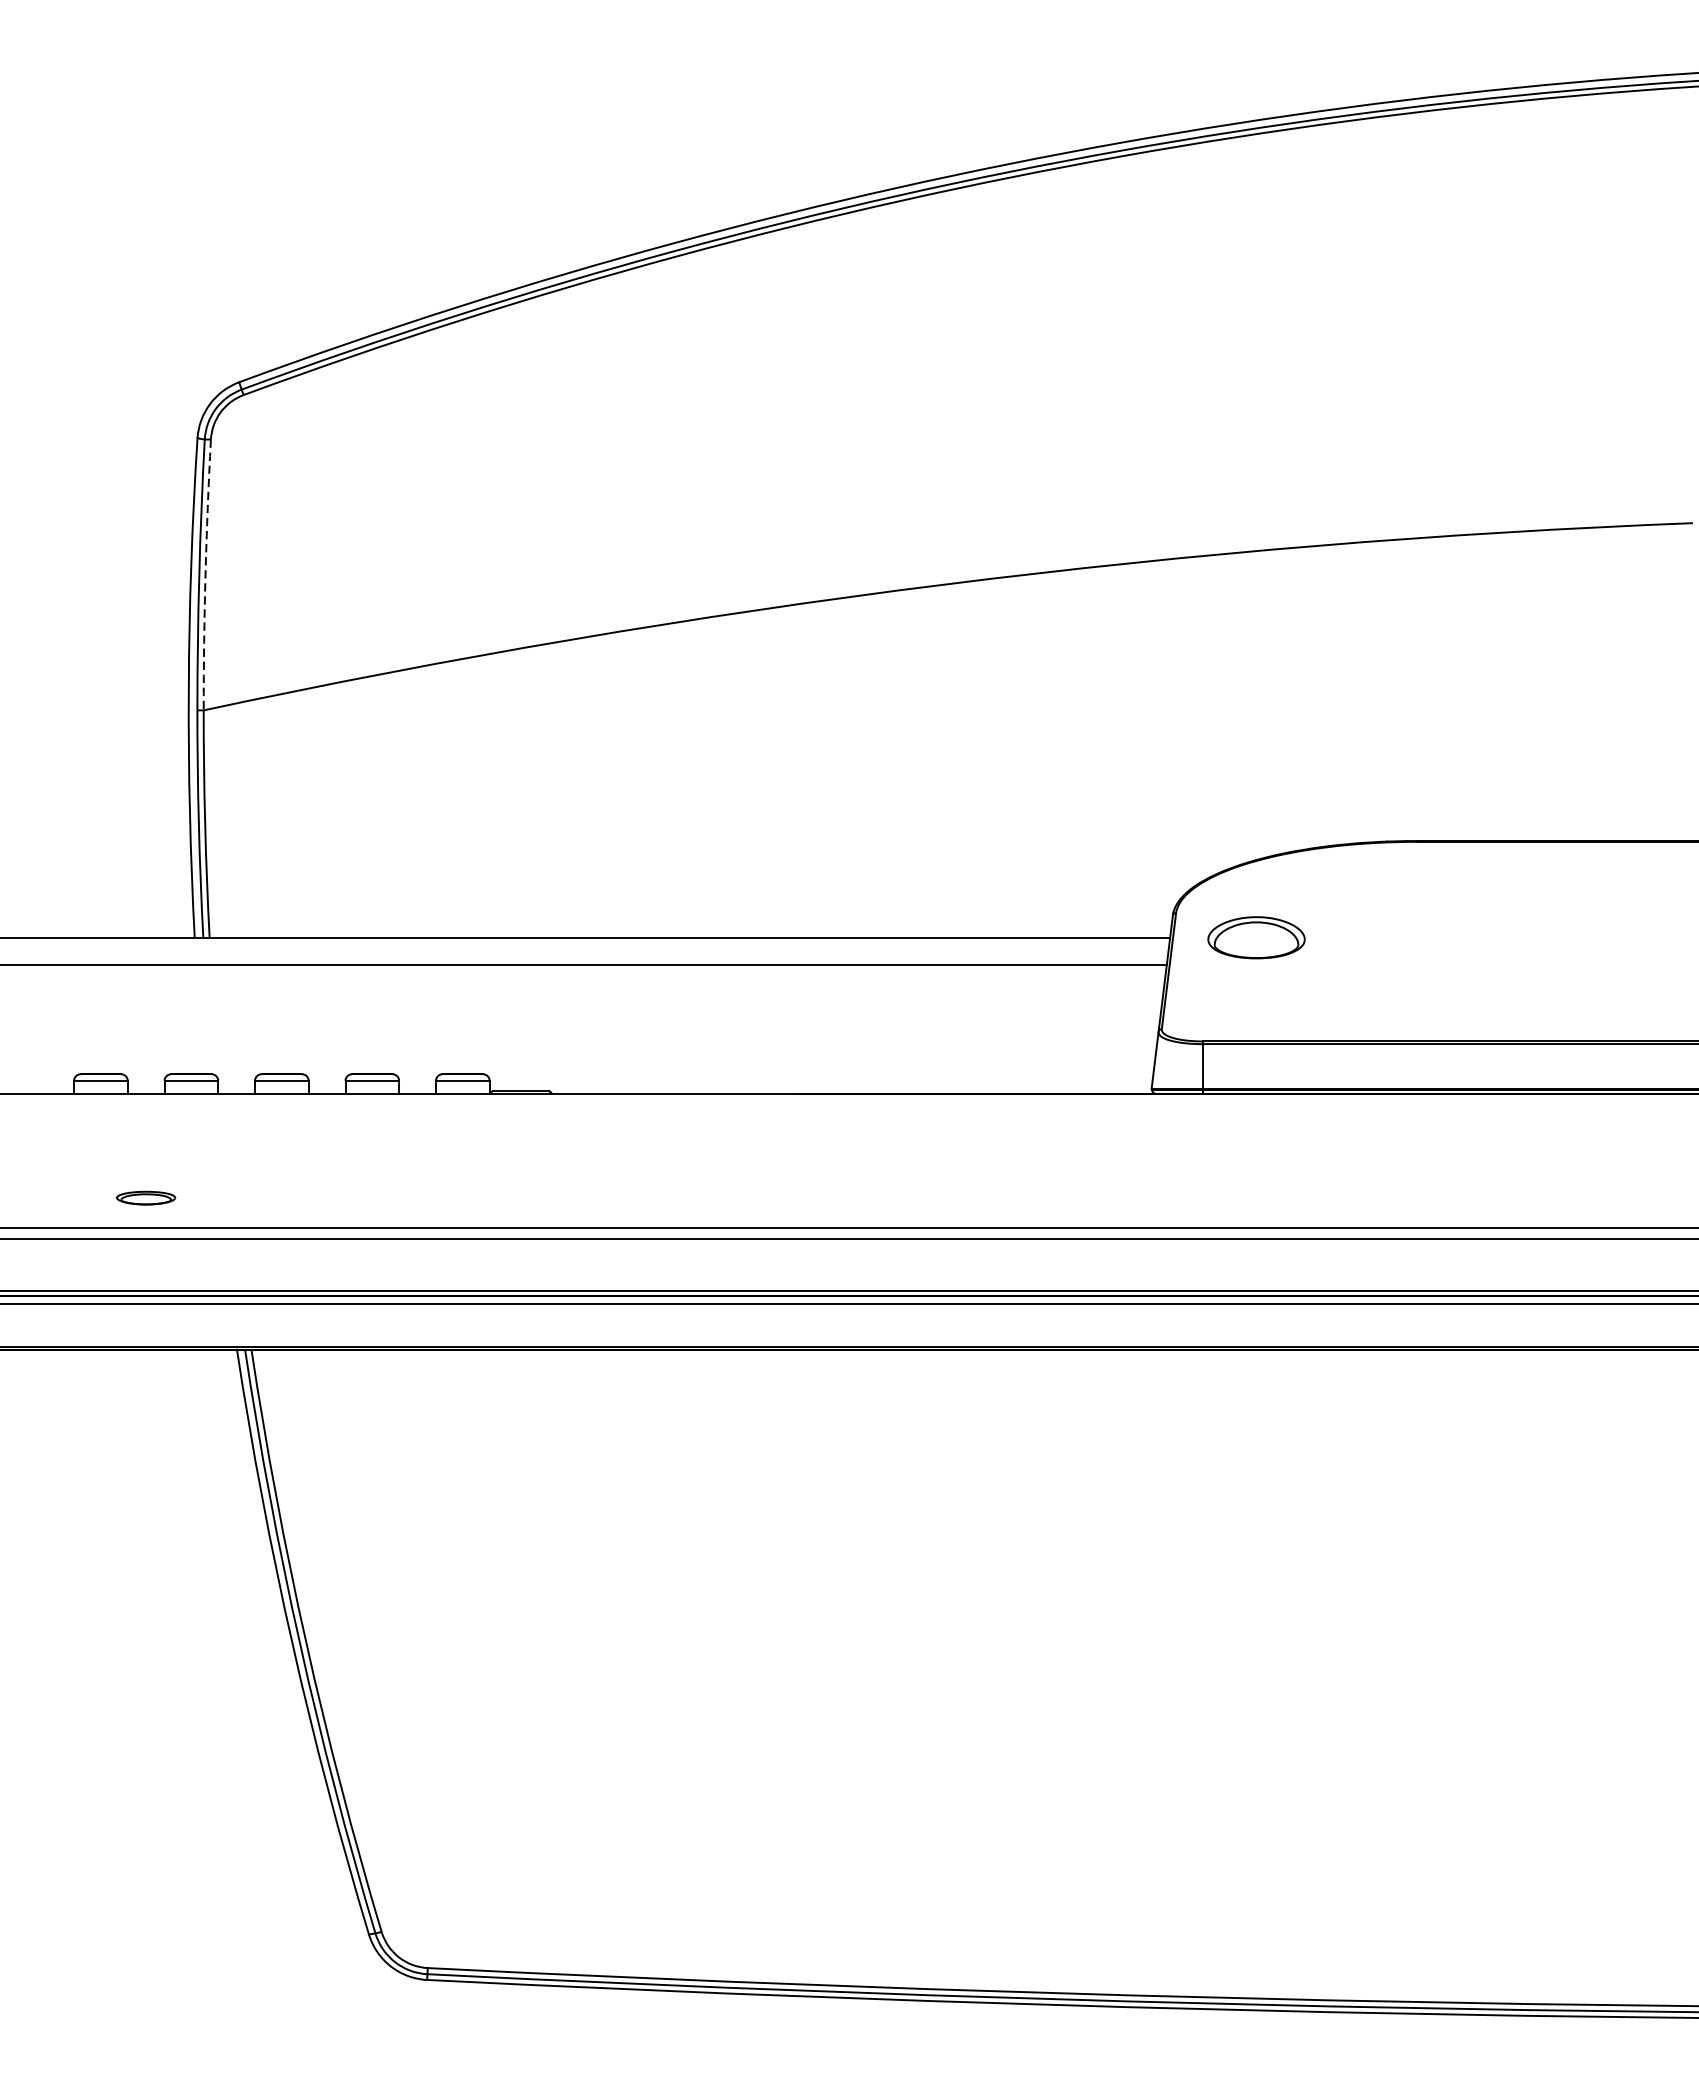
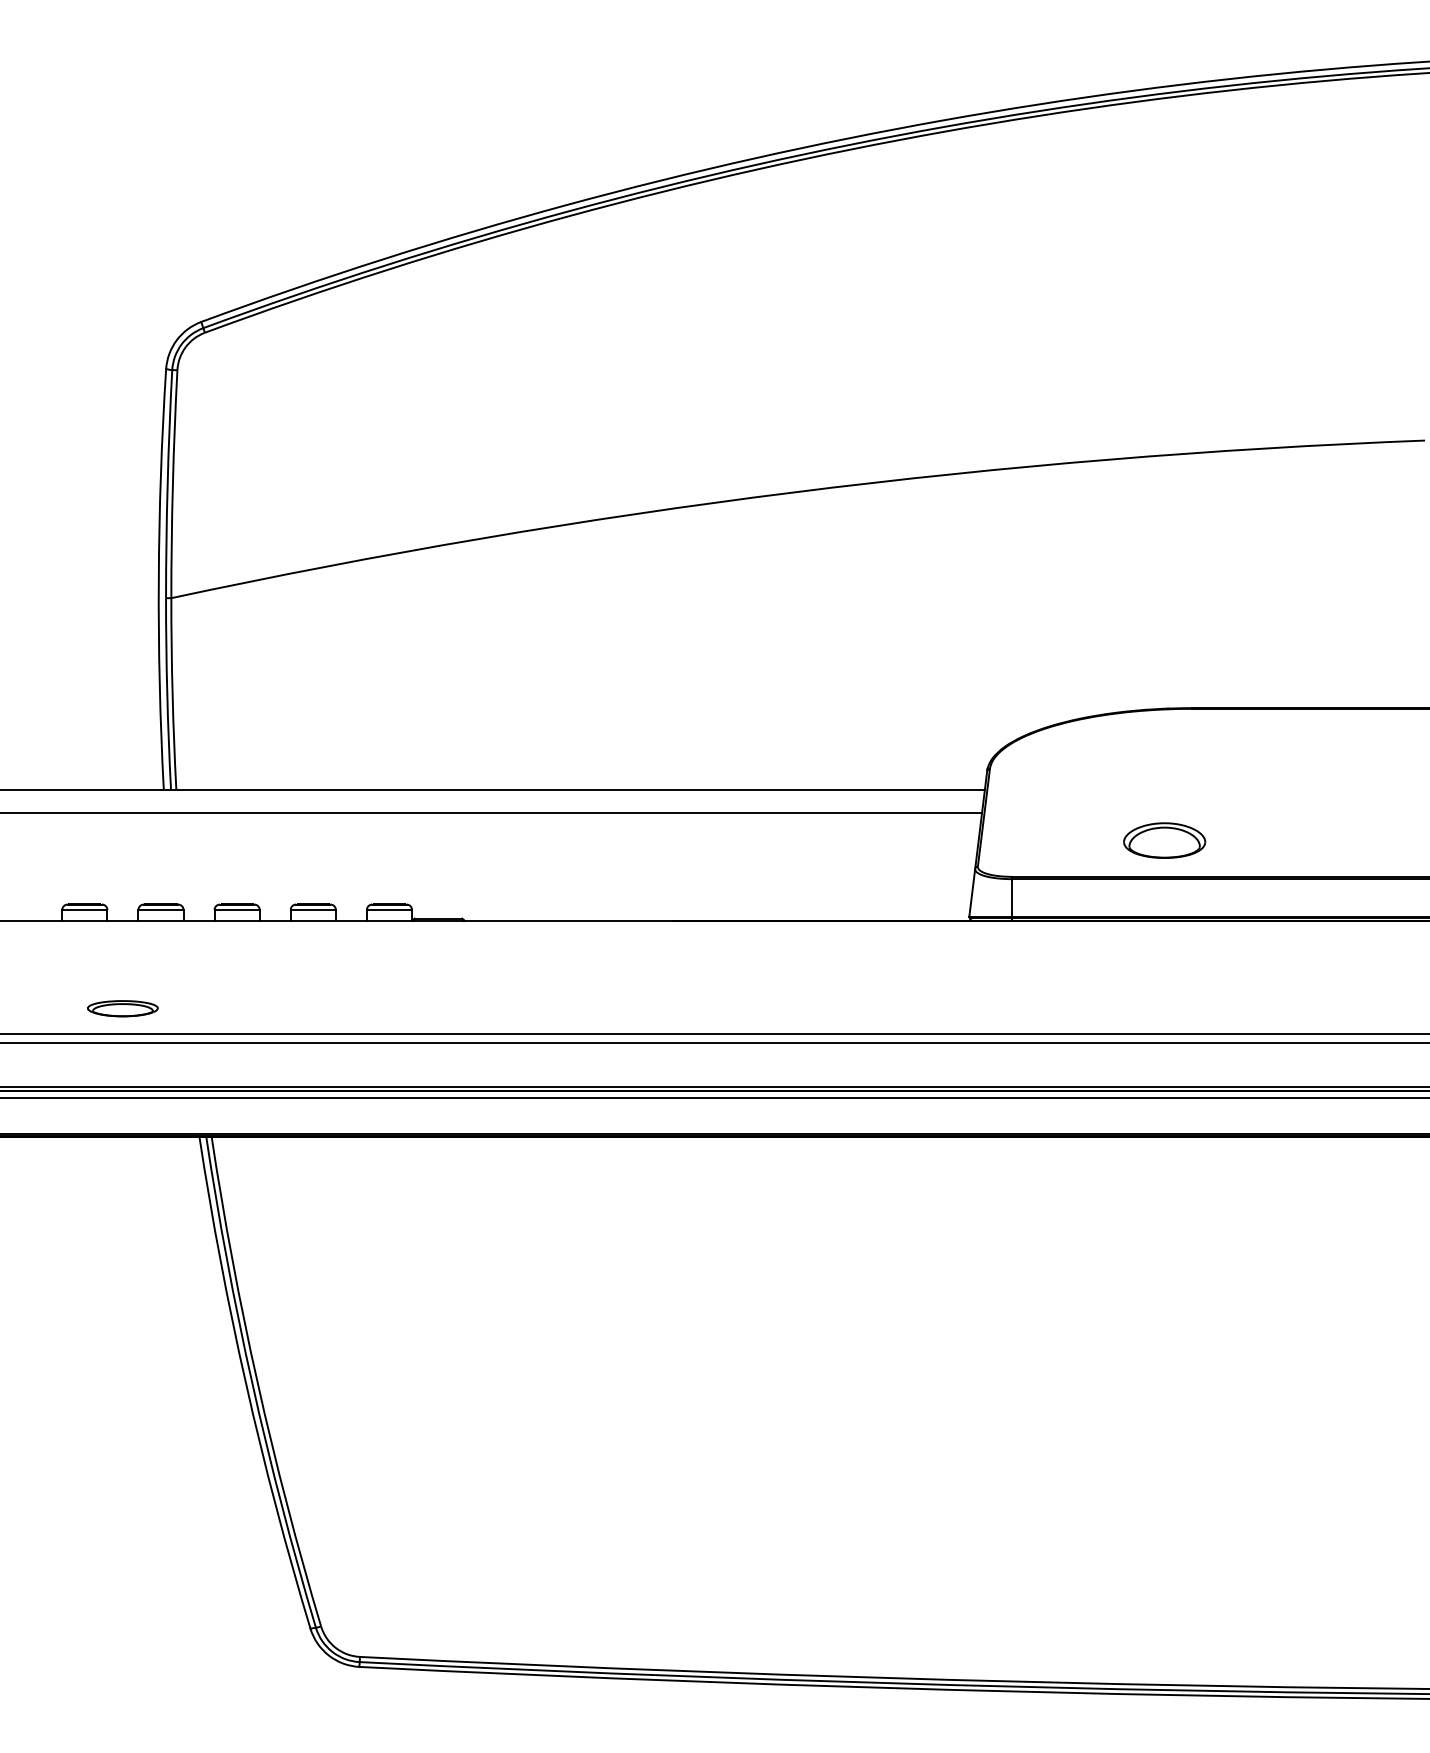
arc: (205, 575) -> (172, 484), dashed -> solid
part: (1256, 937) -> (1164, 840), moved
part: (145, 1197) -> (122, 1008), size x1.43

